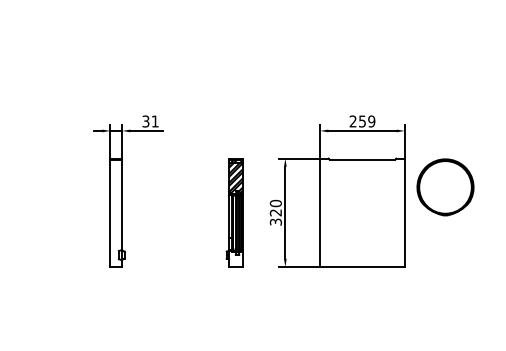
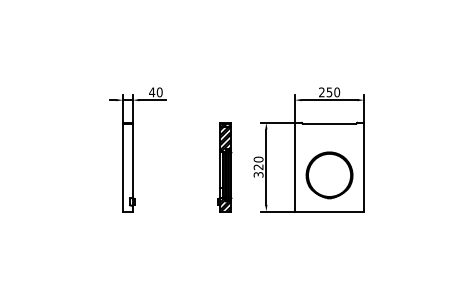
text: (150, 121) -> (155, 92), 31 -> 40
text: (370, 121) -> (336, 92), 259 -> 250
part: (445, 187) -> (329, 175), moved
hatch: (235, 259) -> (225, 205), added

